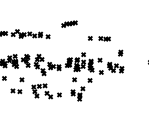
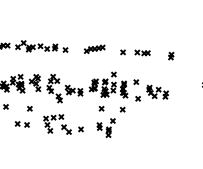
part: (69, 23) -> (94, 48), moved
part: (120, 52) -> (170, 55), moved

